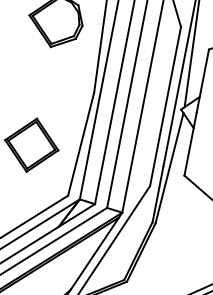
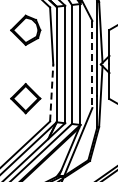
line: (165, 106) -> (92, 64), solid -> dashed
line: (80, 144) -> (51, 93), solid -> dashed

